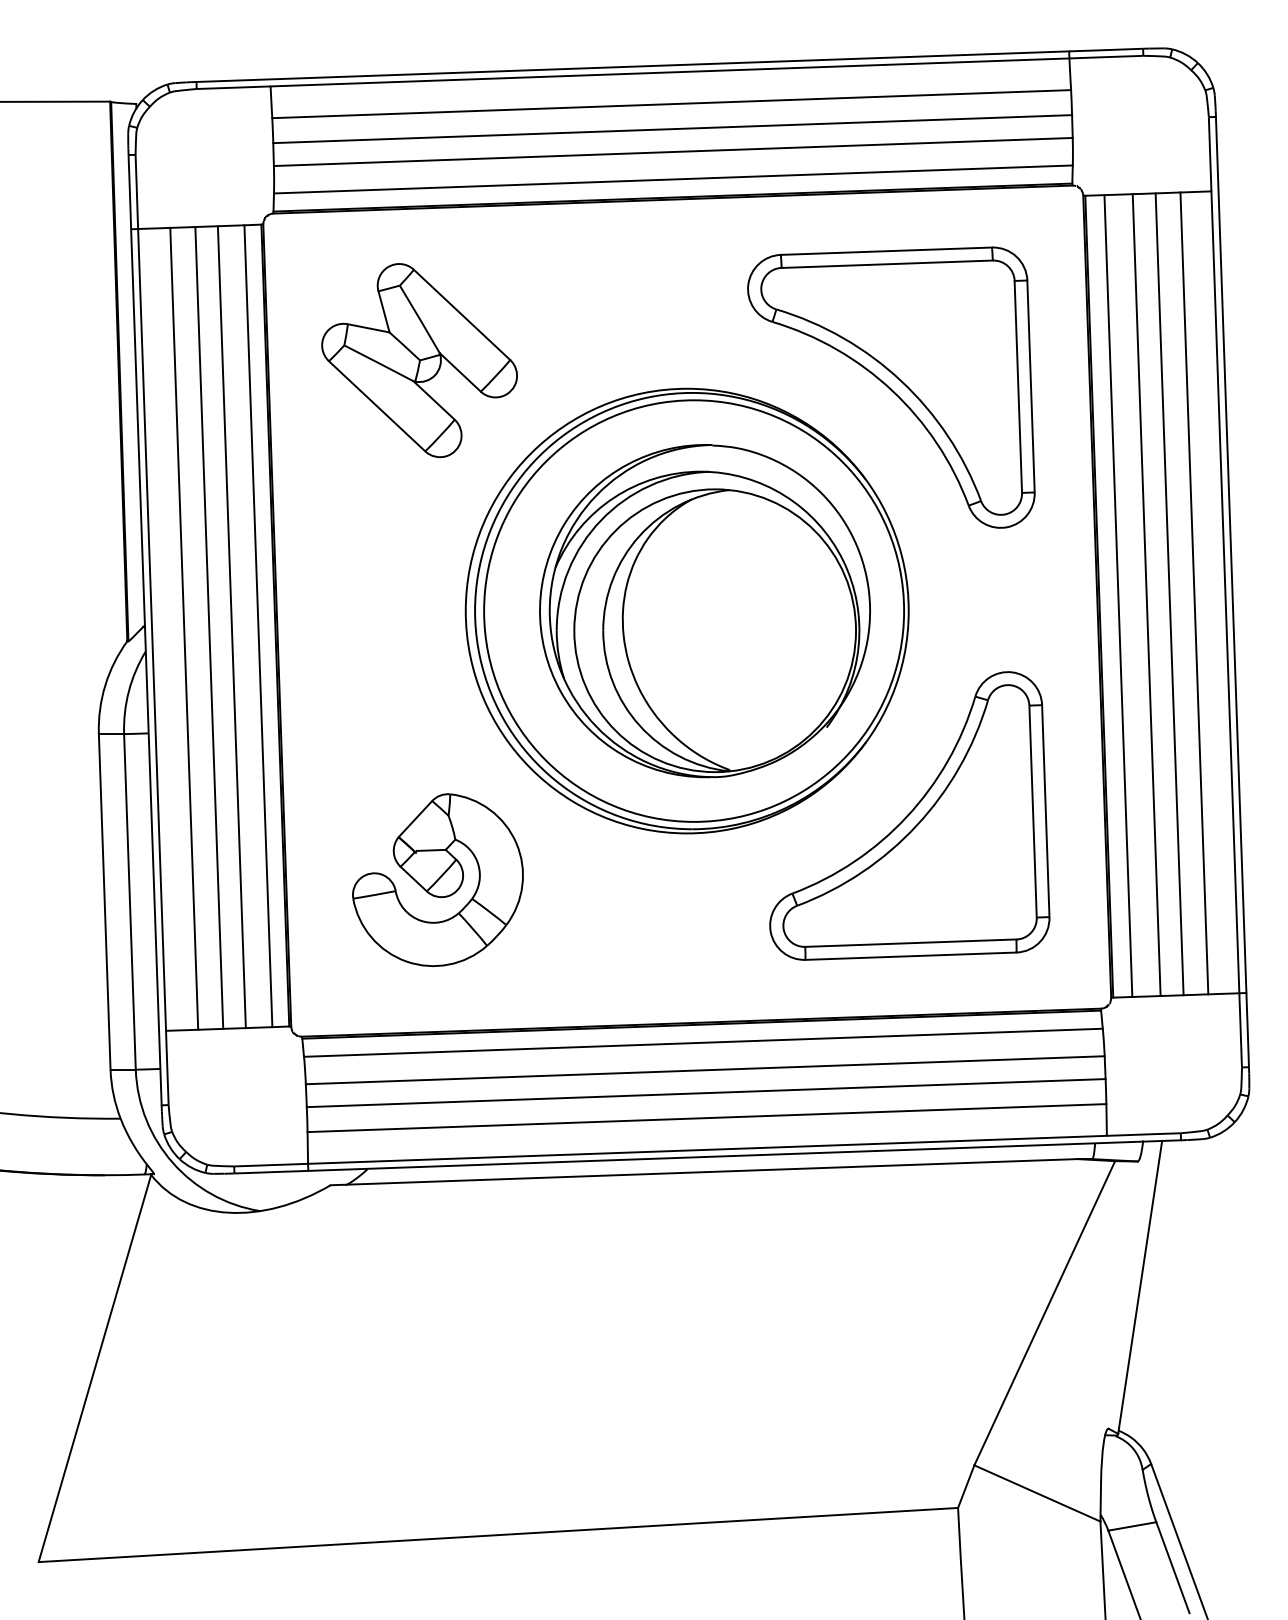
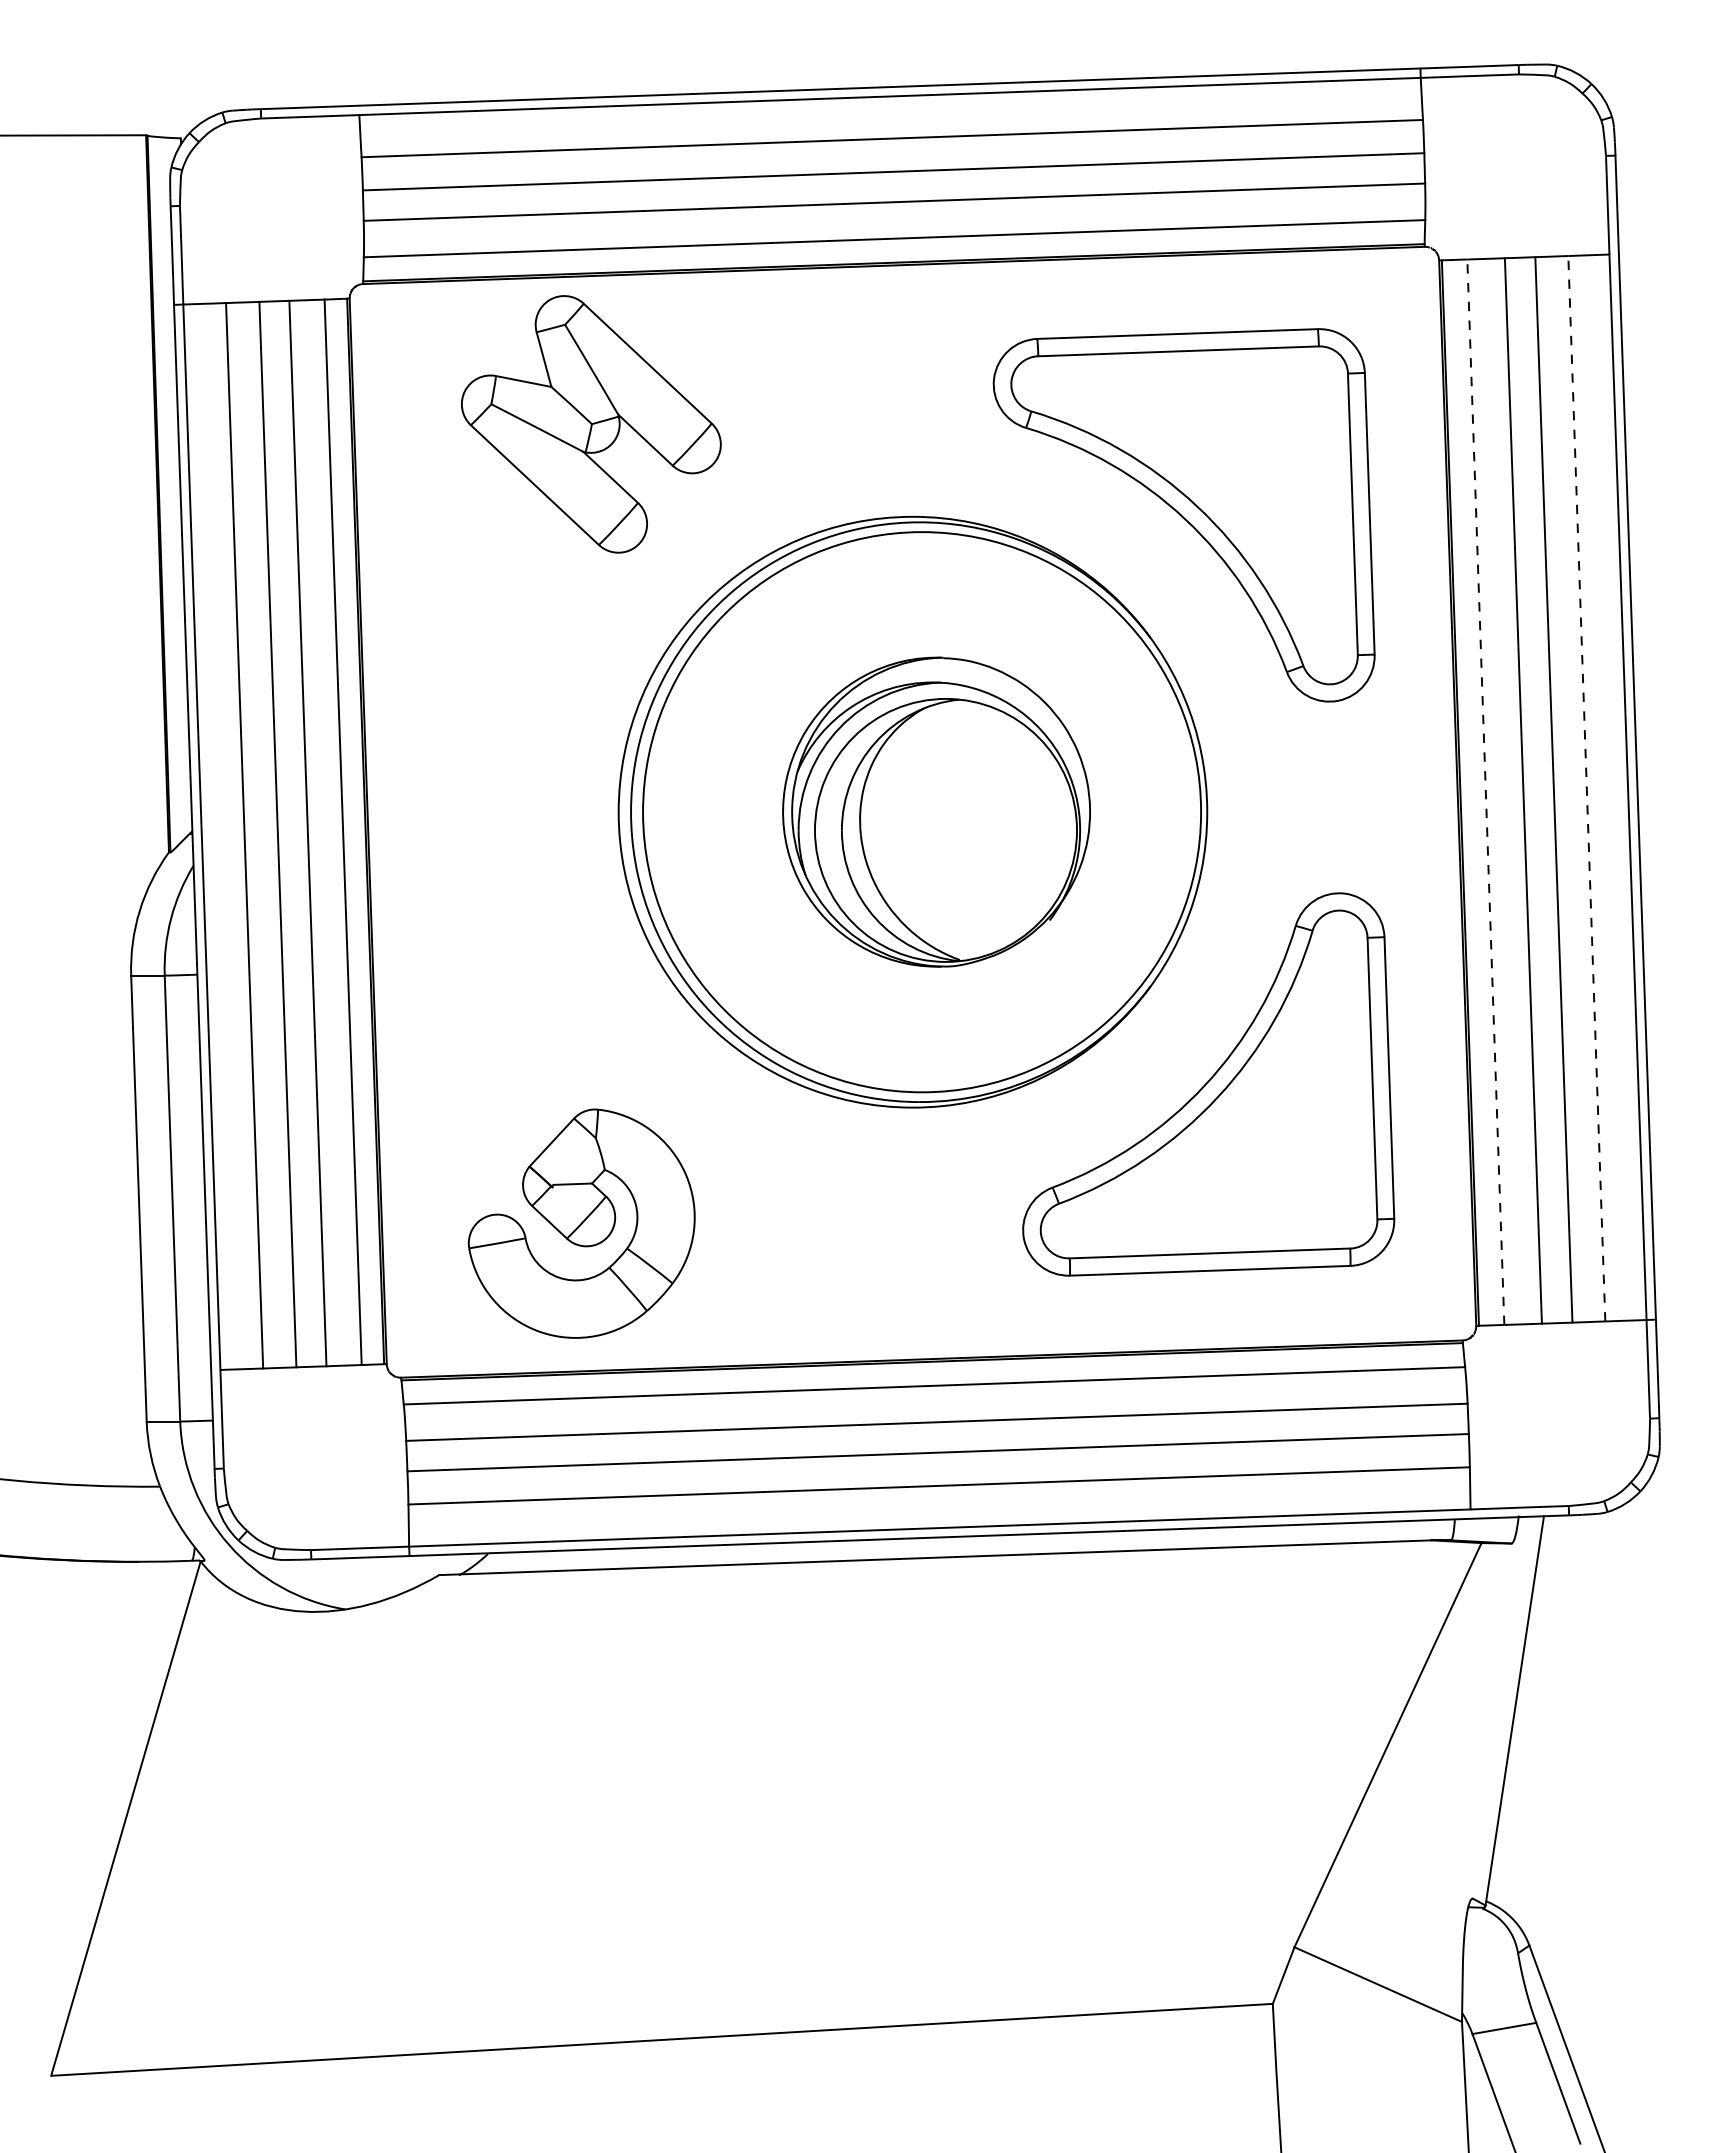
part: (419, 360) -> (591, 424), moved
line: (1194, 593) -> (1586, 788), solid -> dashed
line: (1118, 595) -> (1485, 791), solid -> dashed
part: (704, 610) -> (936, 811), size x0.7
part: (437, 879) -> (581, 1223), moved

